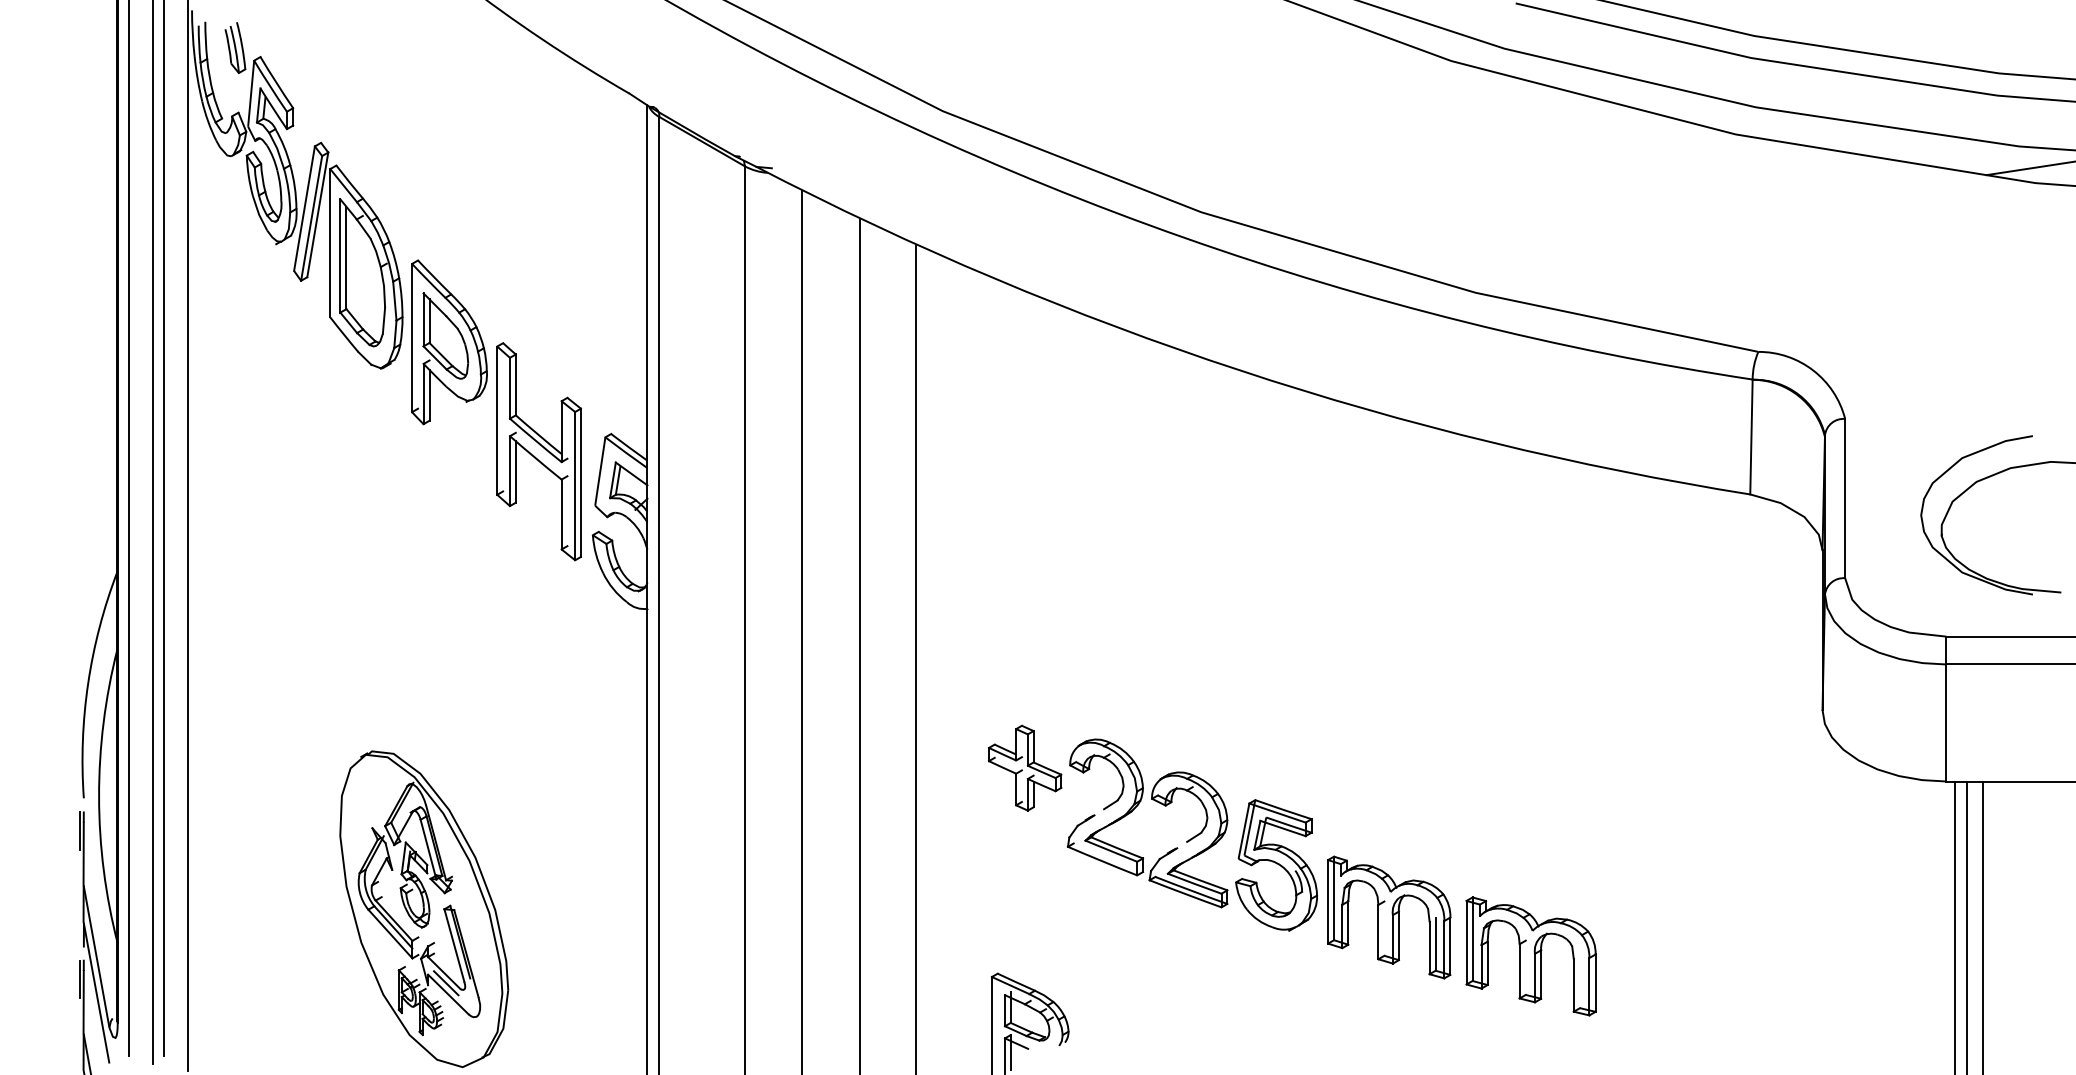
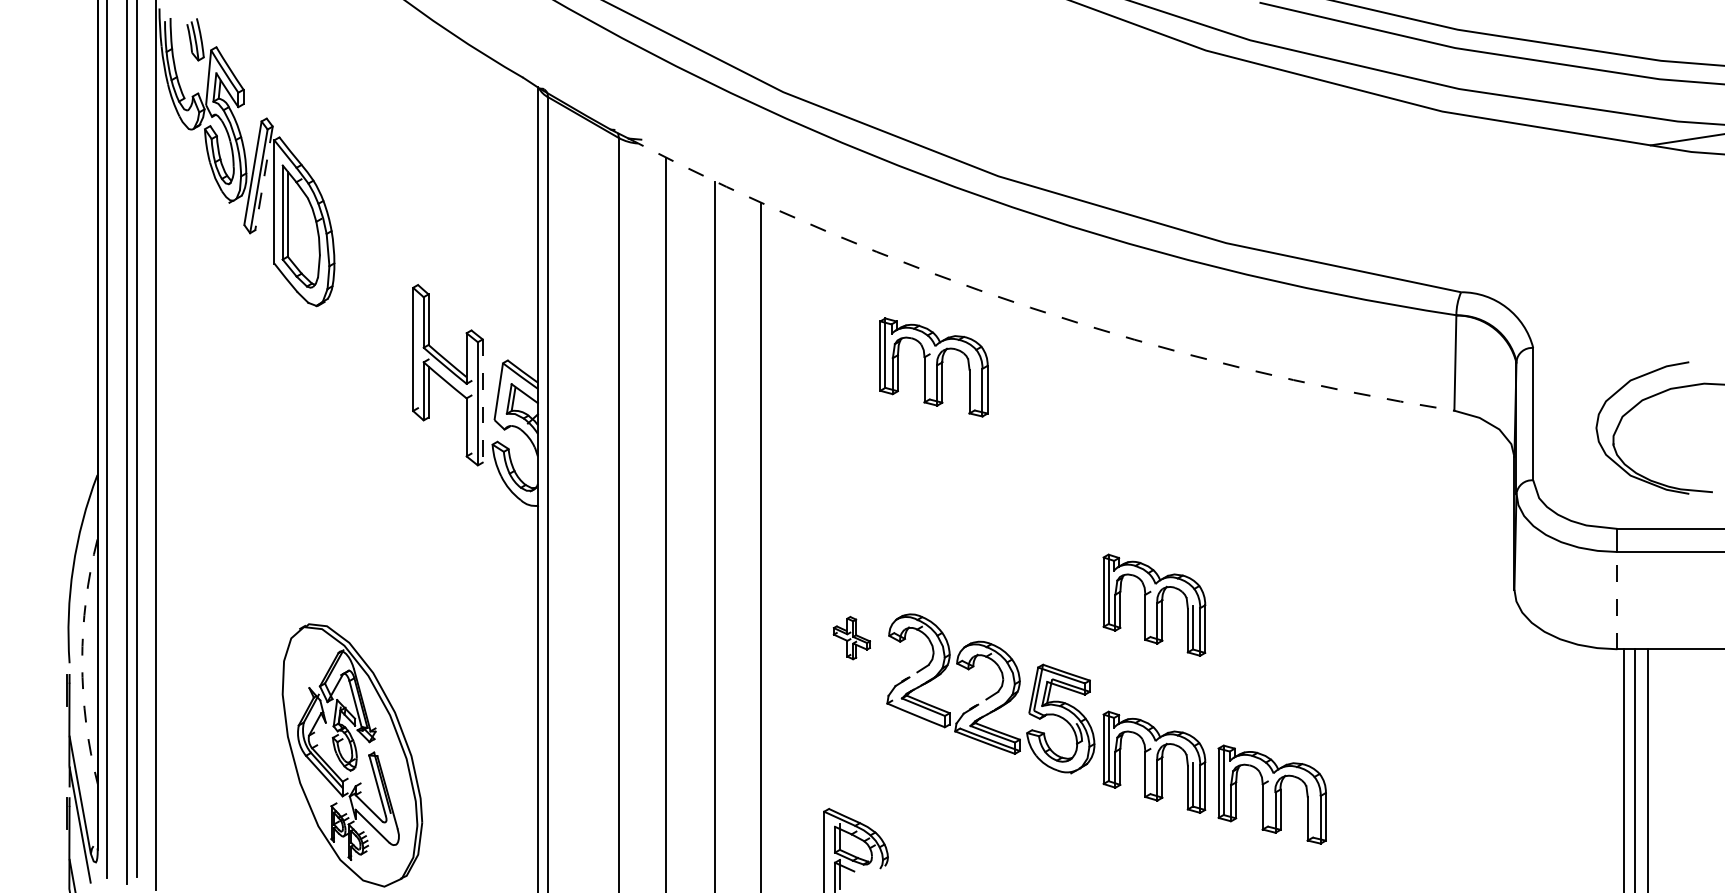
line: (317, 215) -> (263, 178), solid -> dashed
part: (449, 342) -> (373, 284), removed
arc: (1240, 370) -> (1030, 307), solid -> dashed
part: (1123, 442) -> (933, 367), added
line: (580, 483) -> (482, 401), solid -> dashed
line: (1946, 722) -> (1617, 600), solid -> dashed
part: (1389, 728) -> (1154, 605), added
part: (1025, 767) -> (852, 637), size x0.6
arc: (99, 796) -> (82, 661), solid -> dashed
line: (446, 983) -> (370, 817), removed

